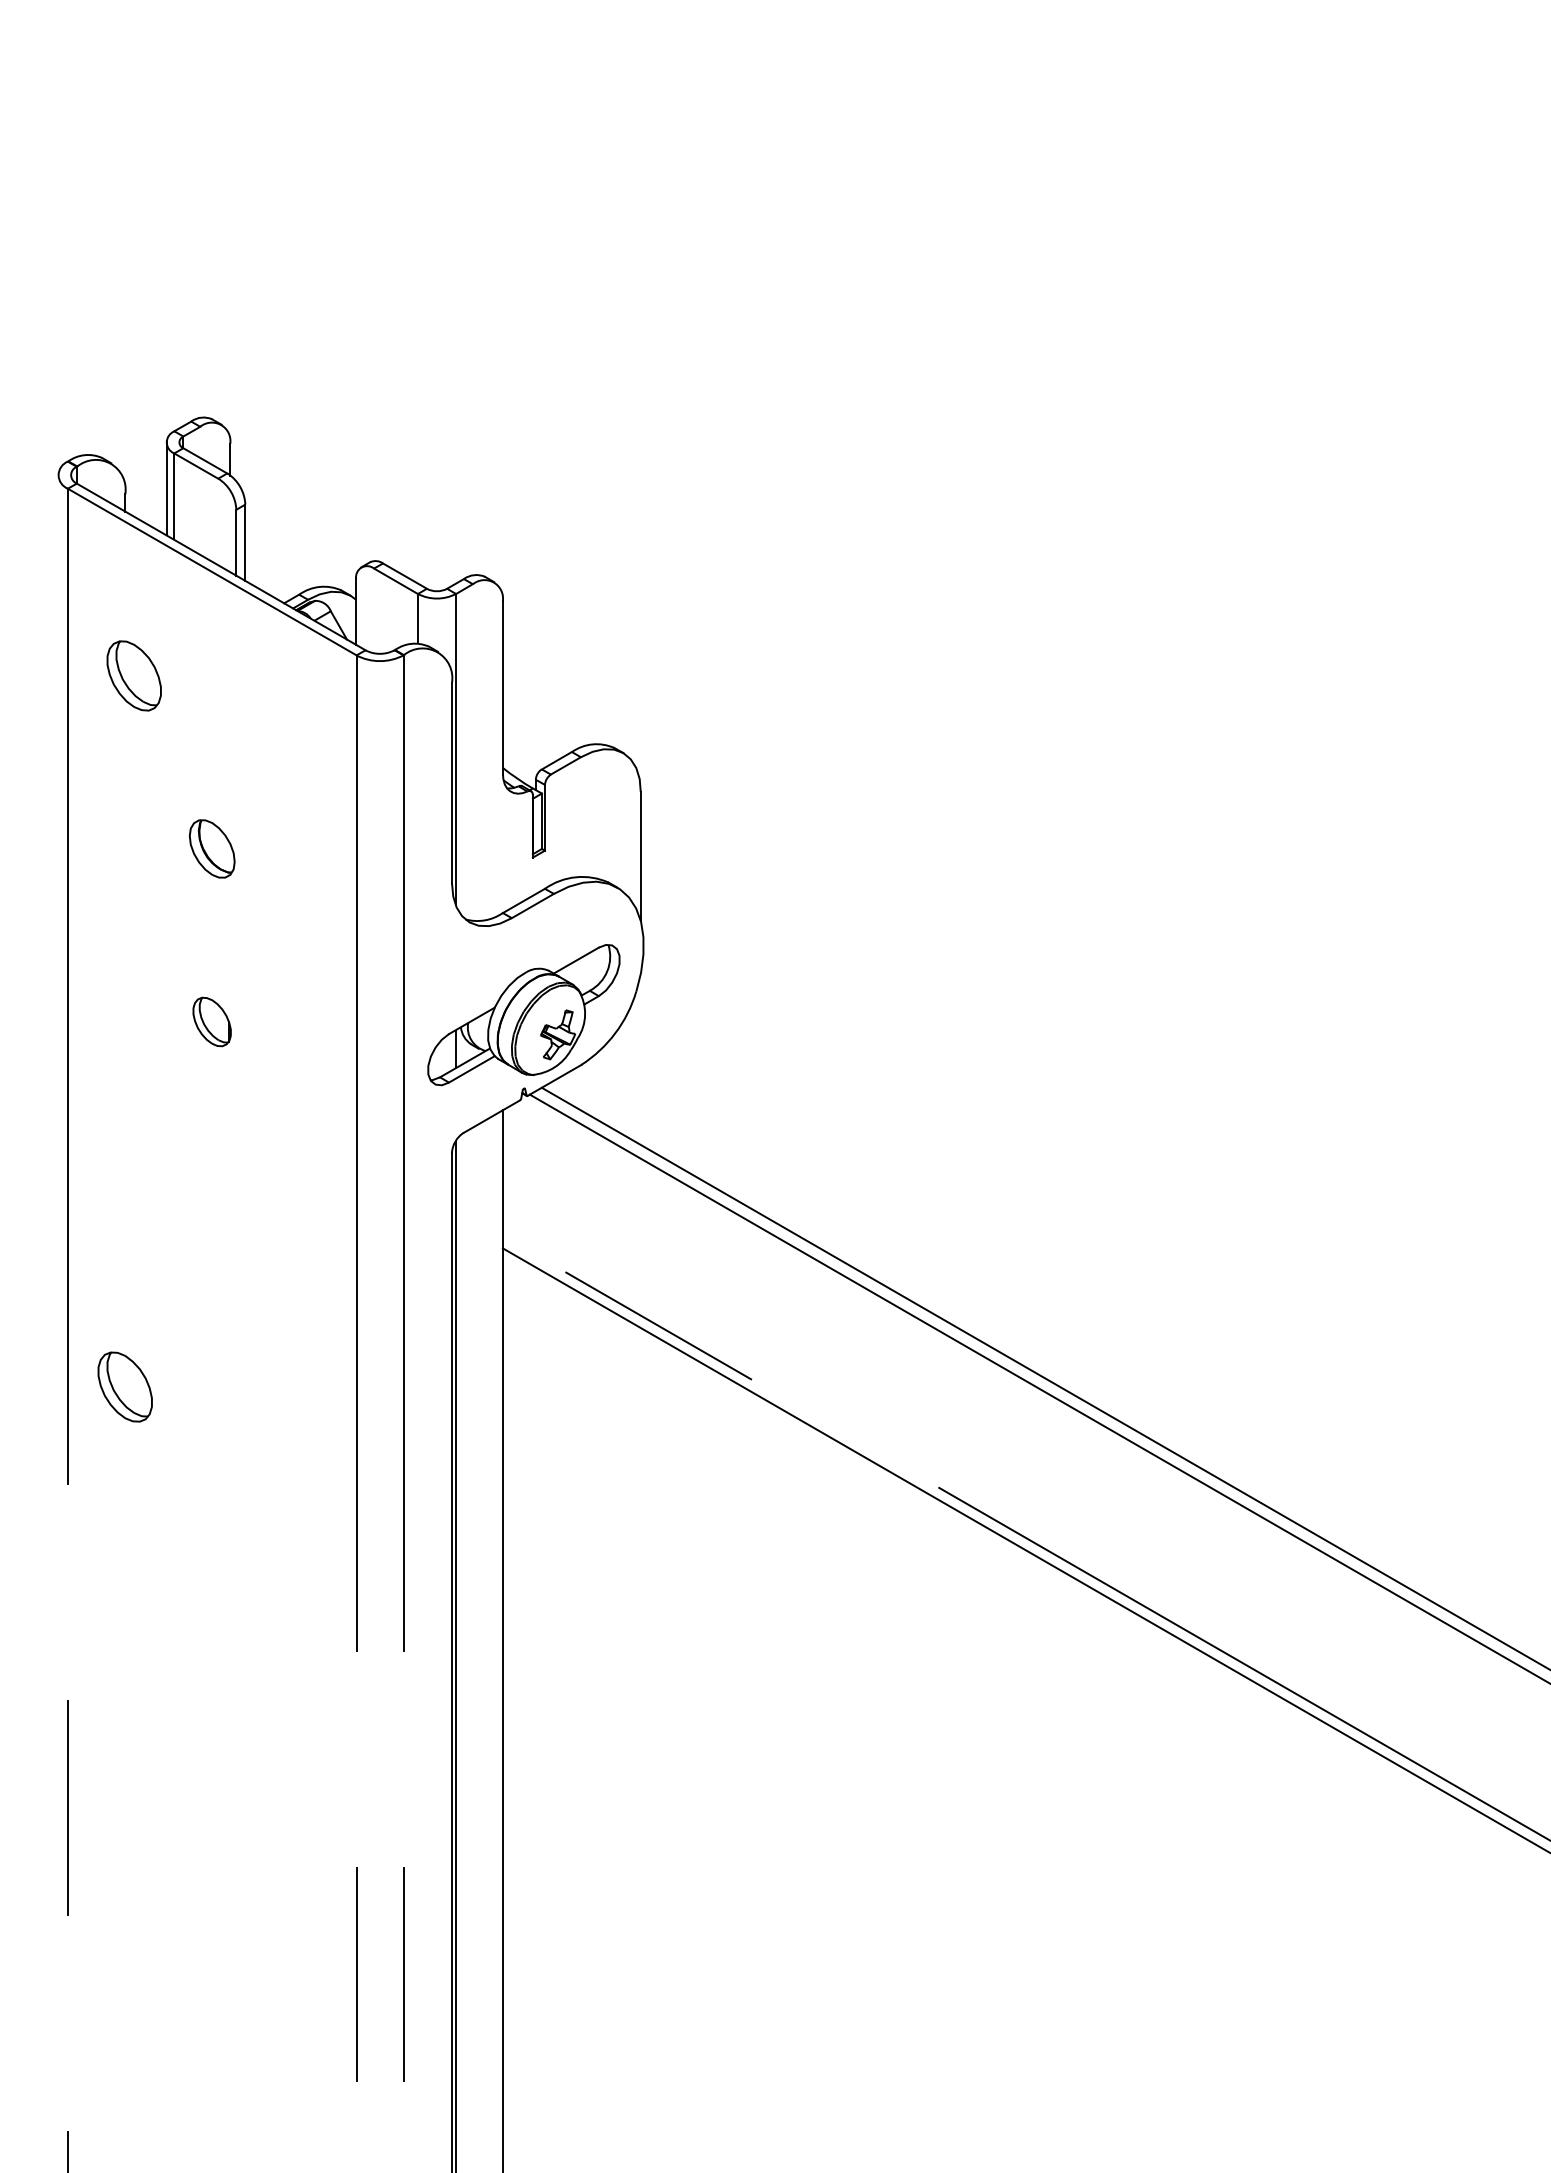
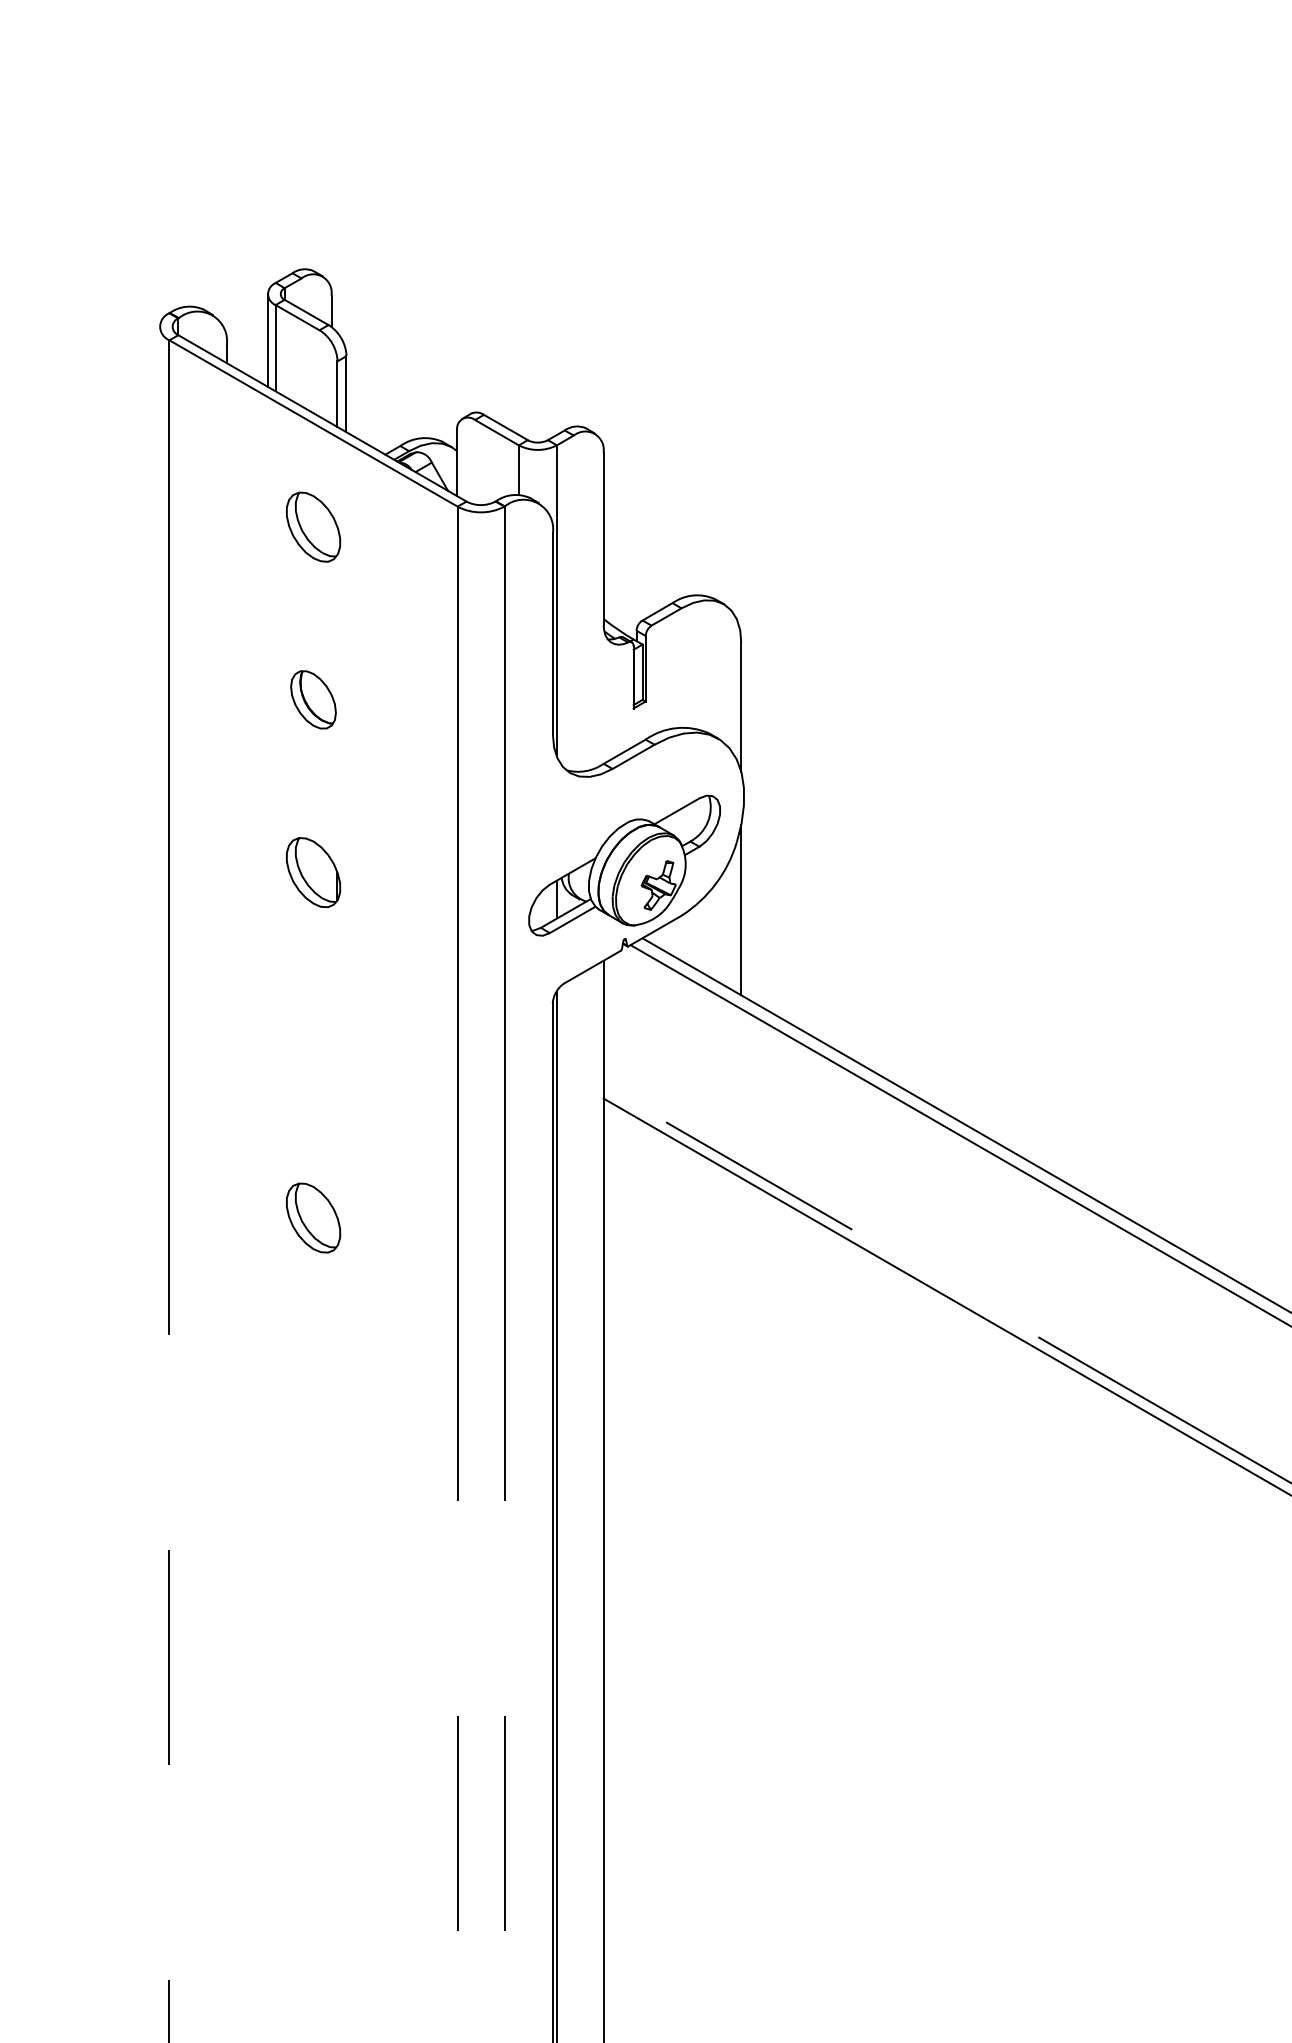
part: (133, 675) -> (312, 526), moved
part: (211, 1021) -> (312, 872), size x1.43
line: (640, 1059) -> (741, 910), added
part: (124, 1386) -> (312, 1217), moved

